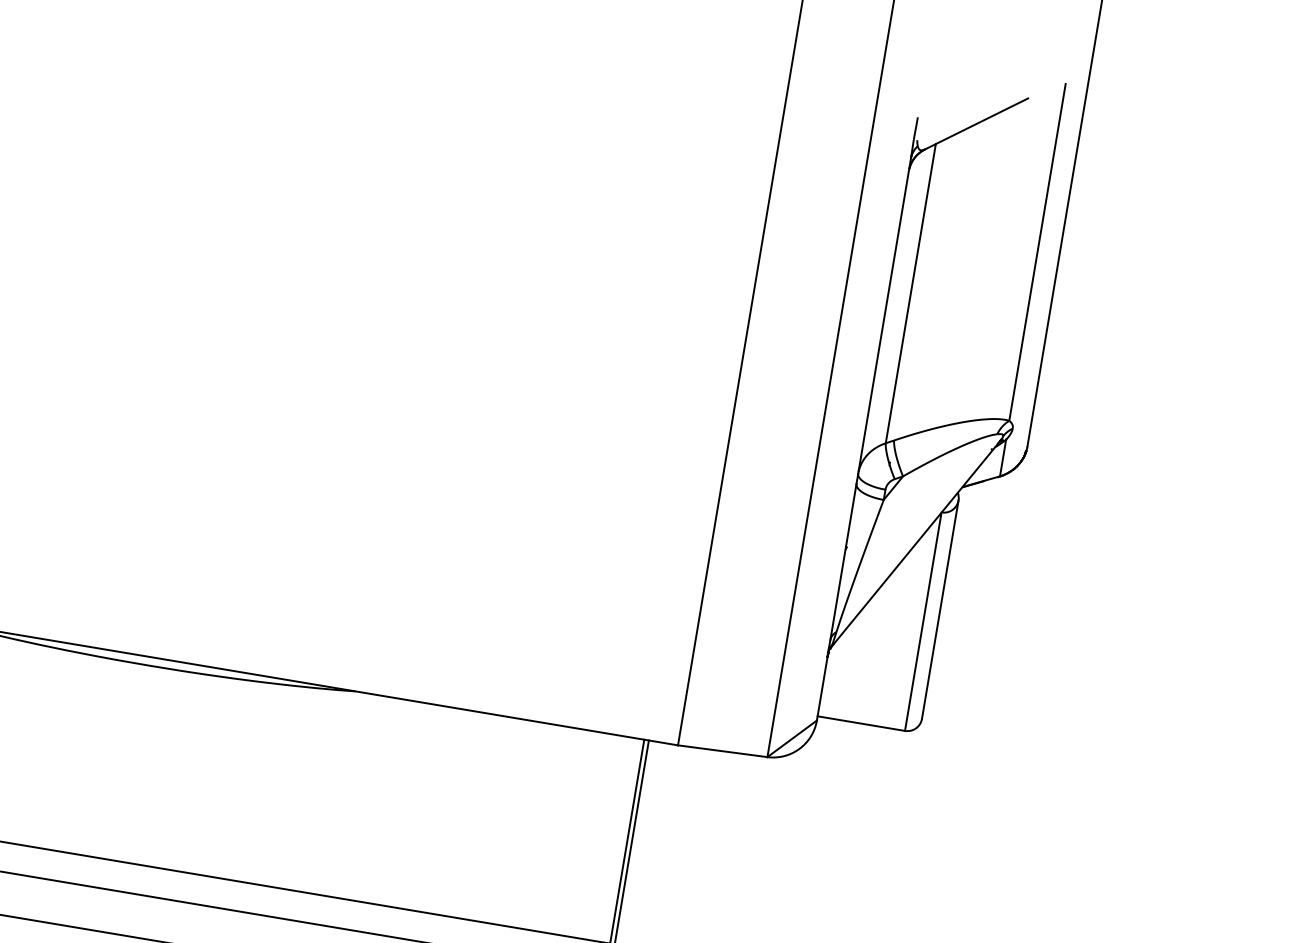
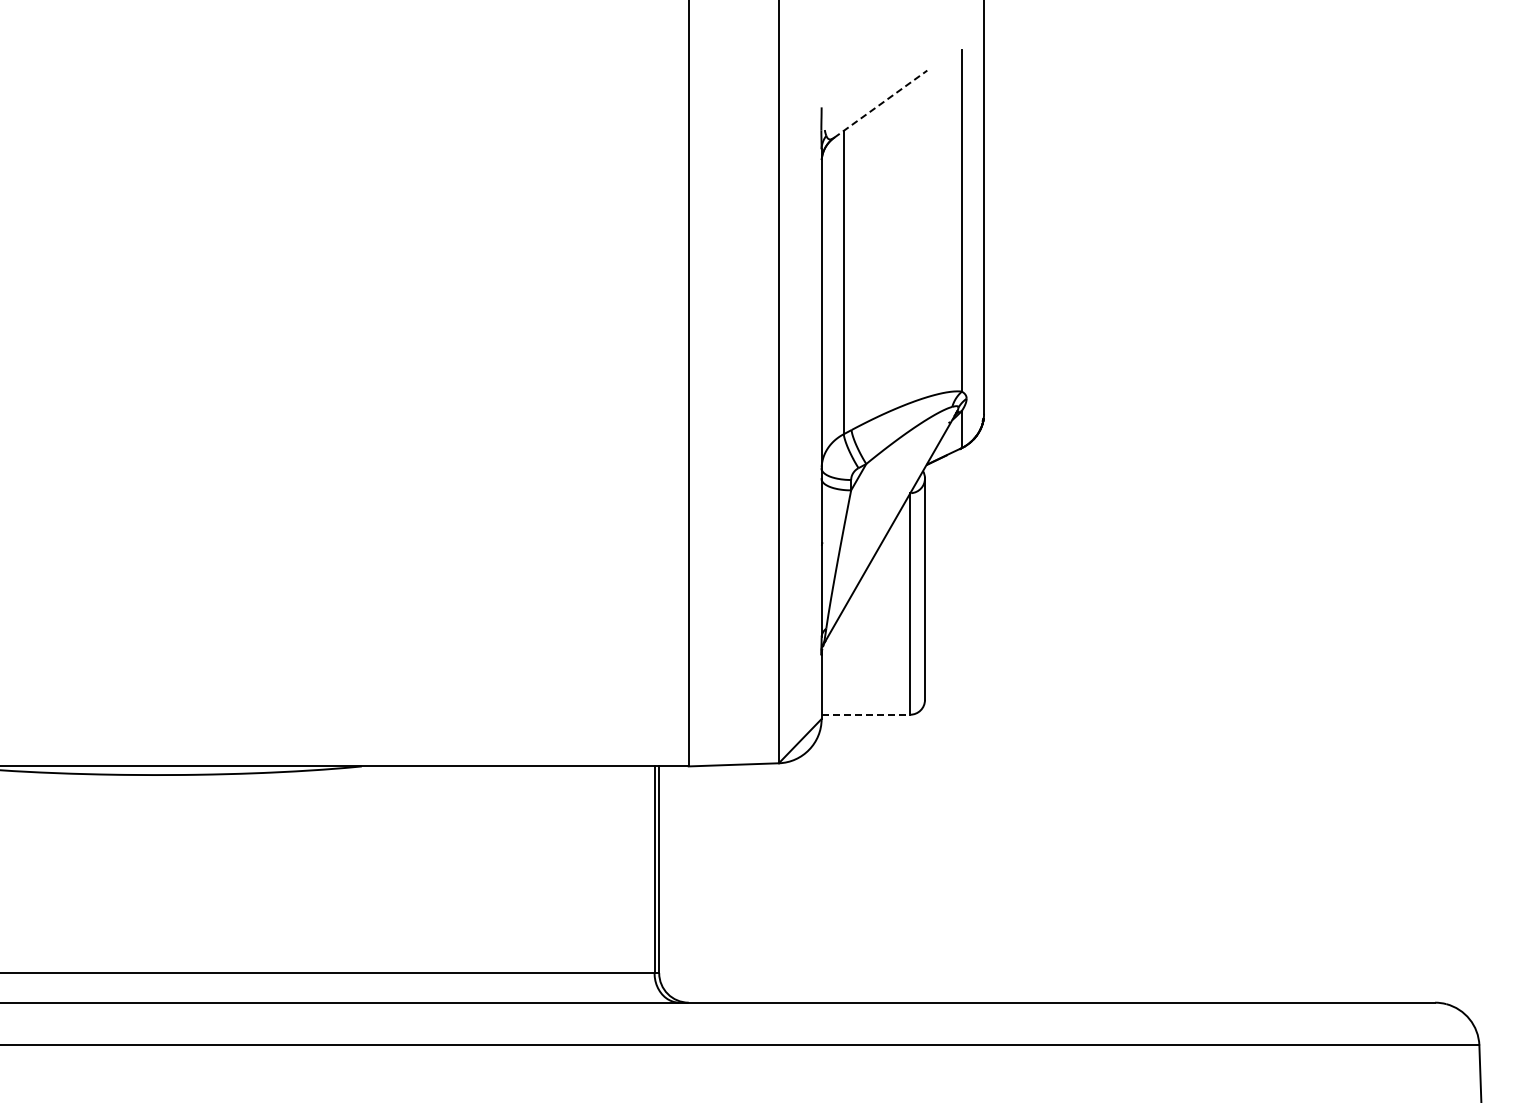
line: (976, 124) -> (880, 104), solid -> dashed
line: (861, 723) -> (866, 714), solid -> dashed

